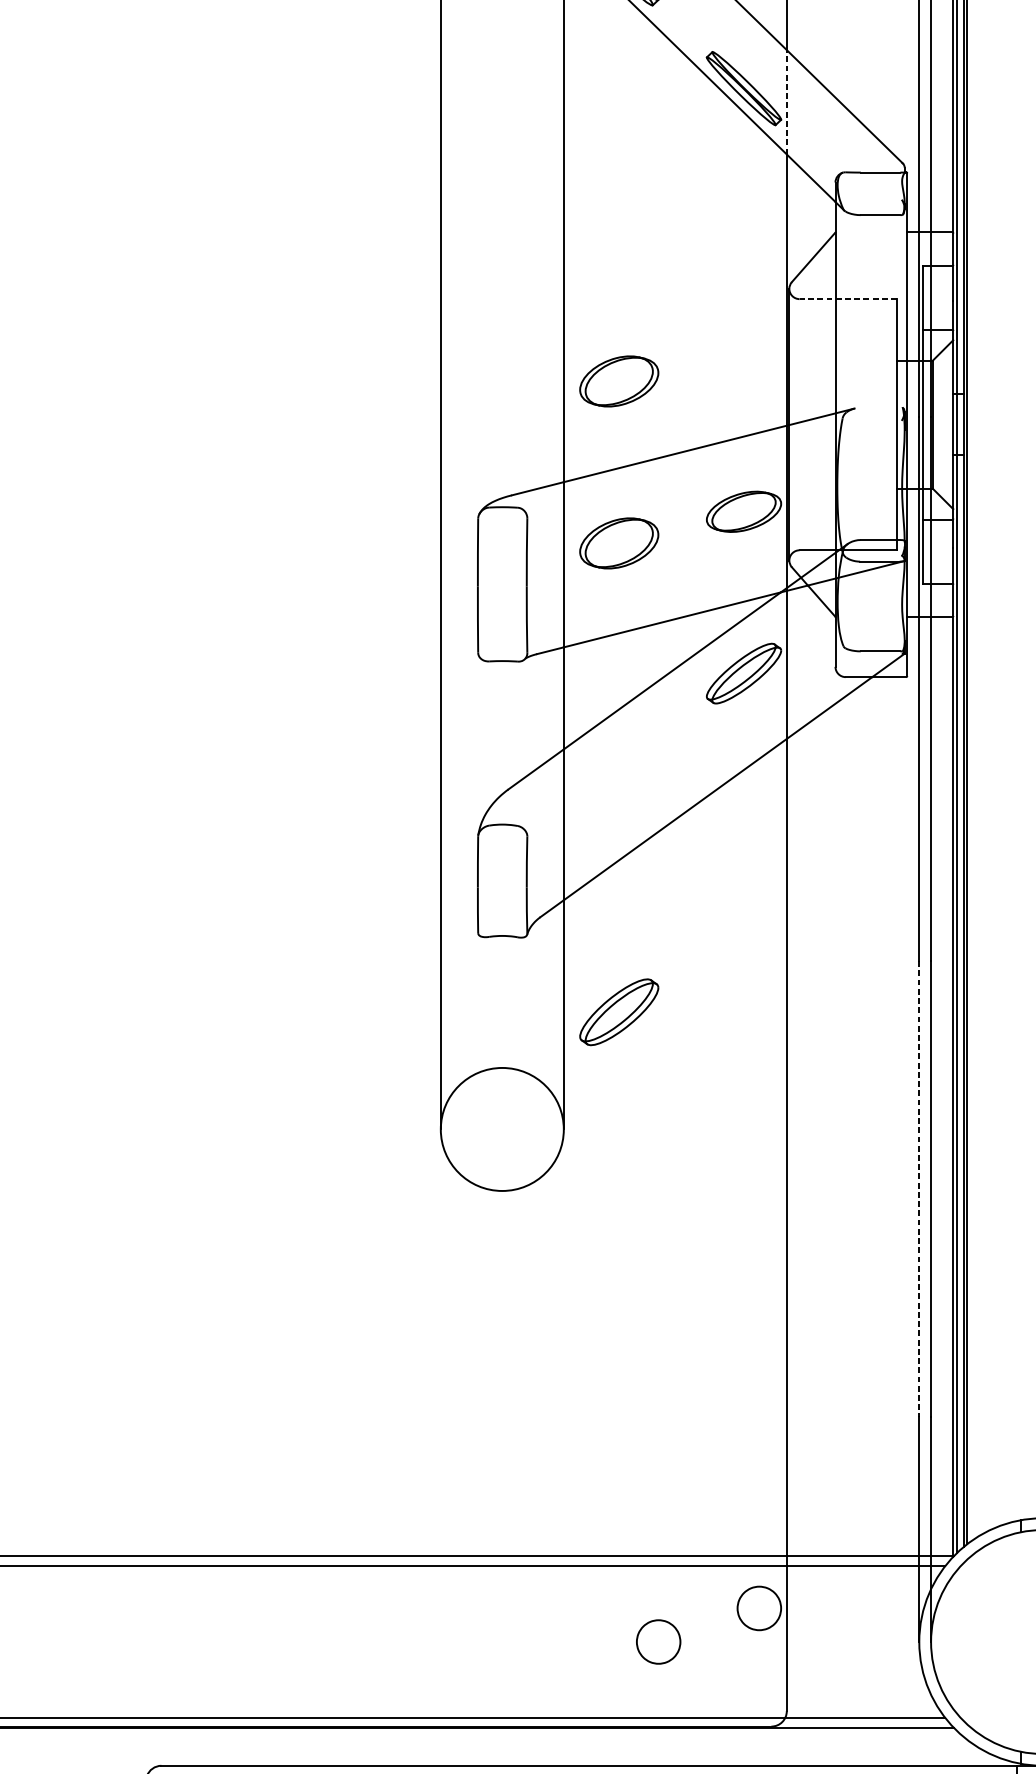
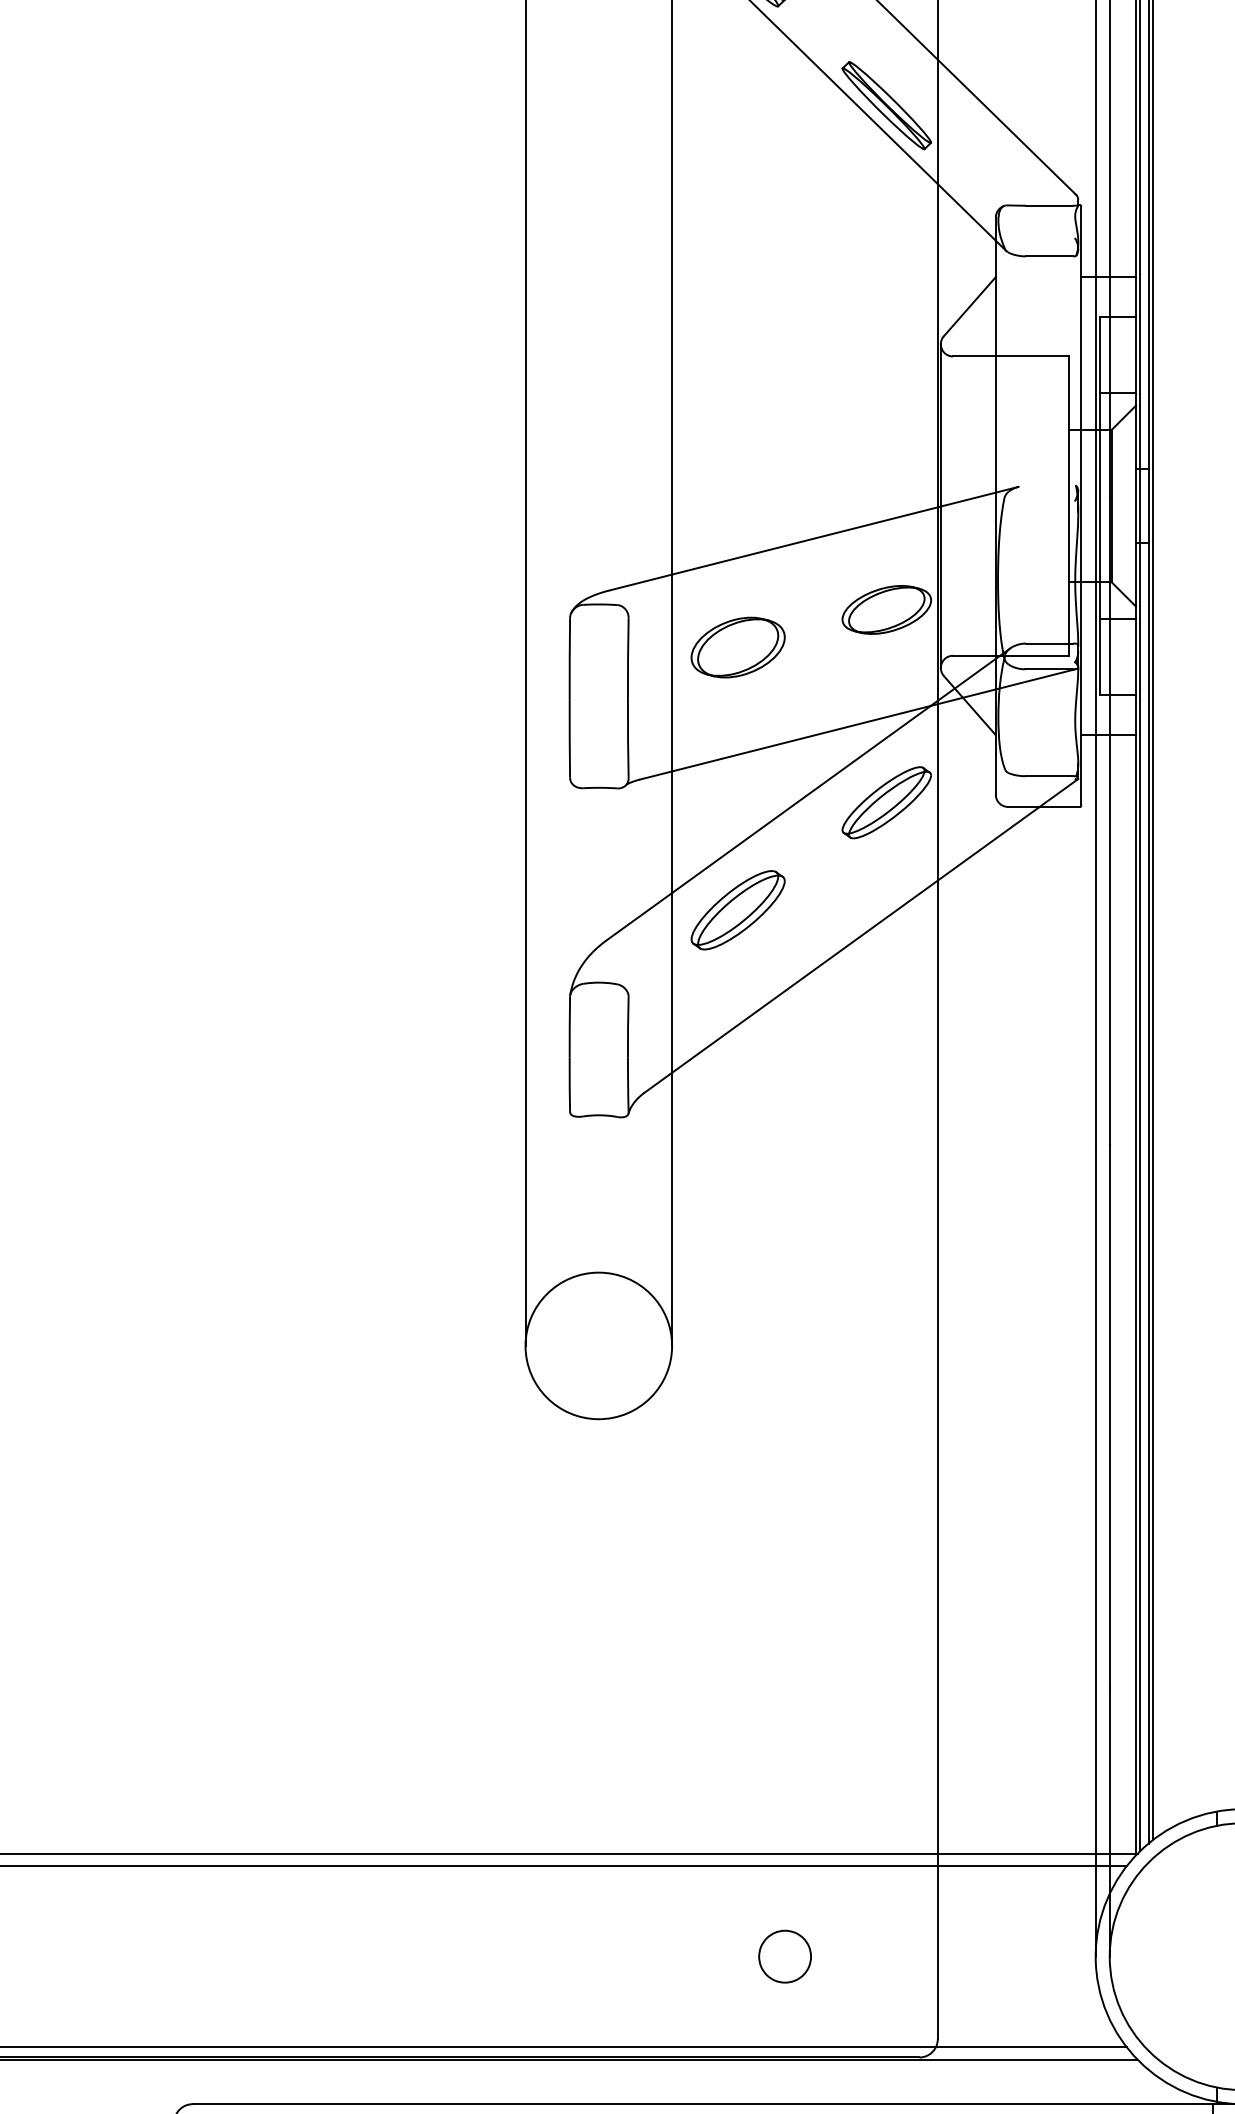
line: (786, 101) -> (937, 121), dashed -> solid
line: (847, 299) -> (1010, 356), dashed -> solid
part: (618, 381) -> (737, 454), removed
part: (618, 1012) -> (737, 910), moved
line: (919, 1188) -> (1095, 1416), dashed -> solid
part: (758, 1608) -> (904, 1916), removed

